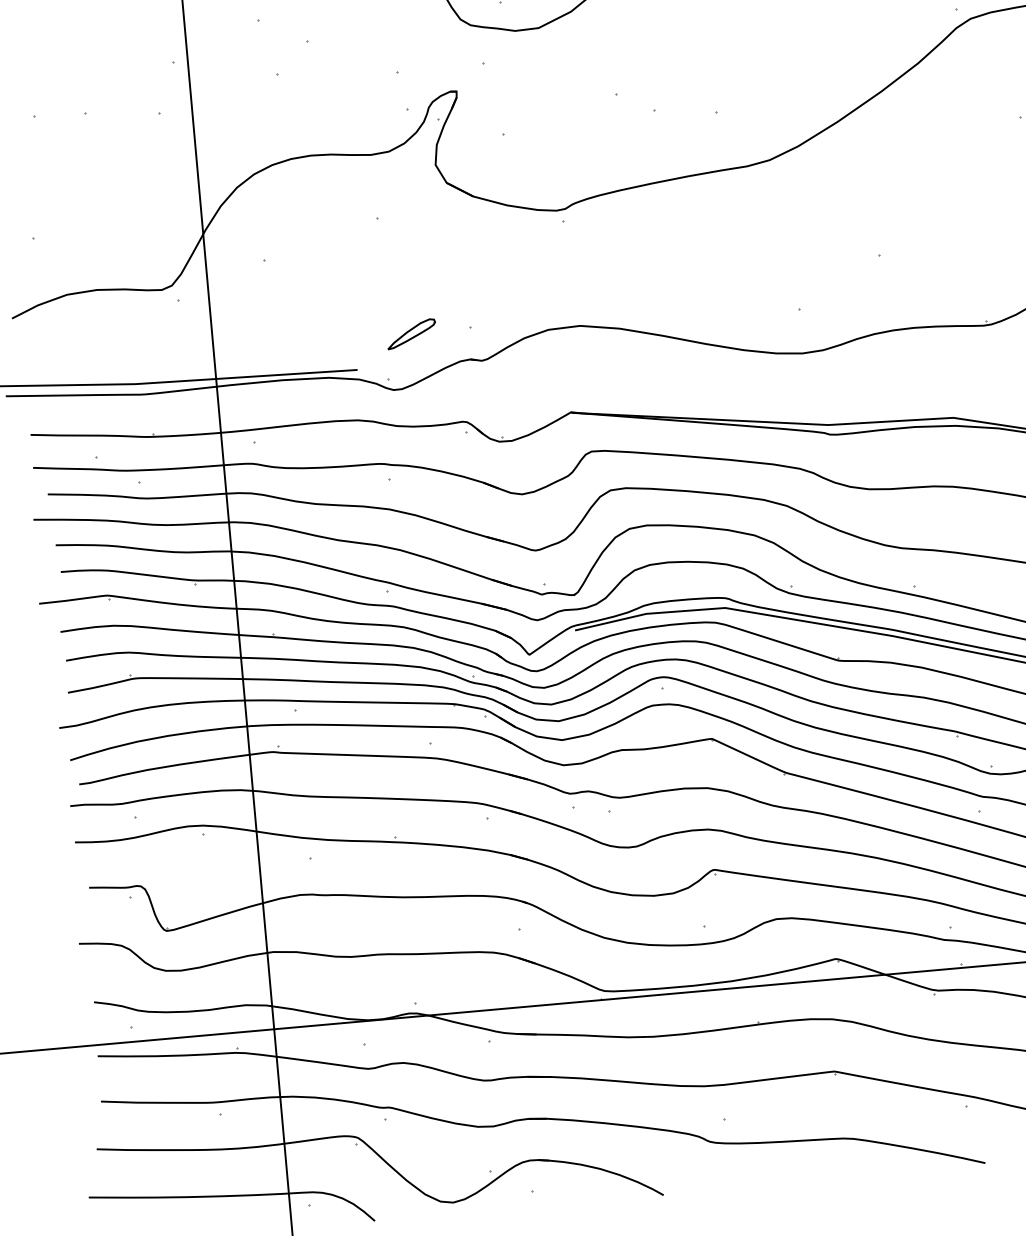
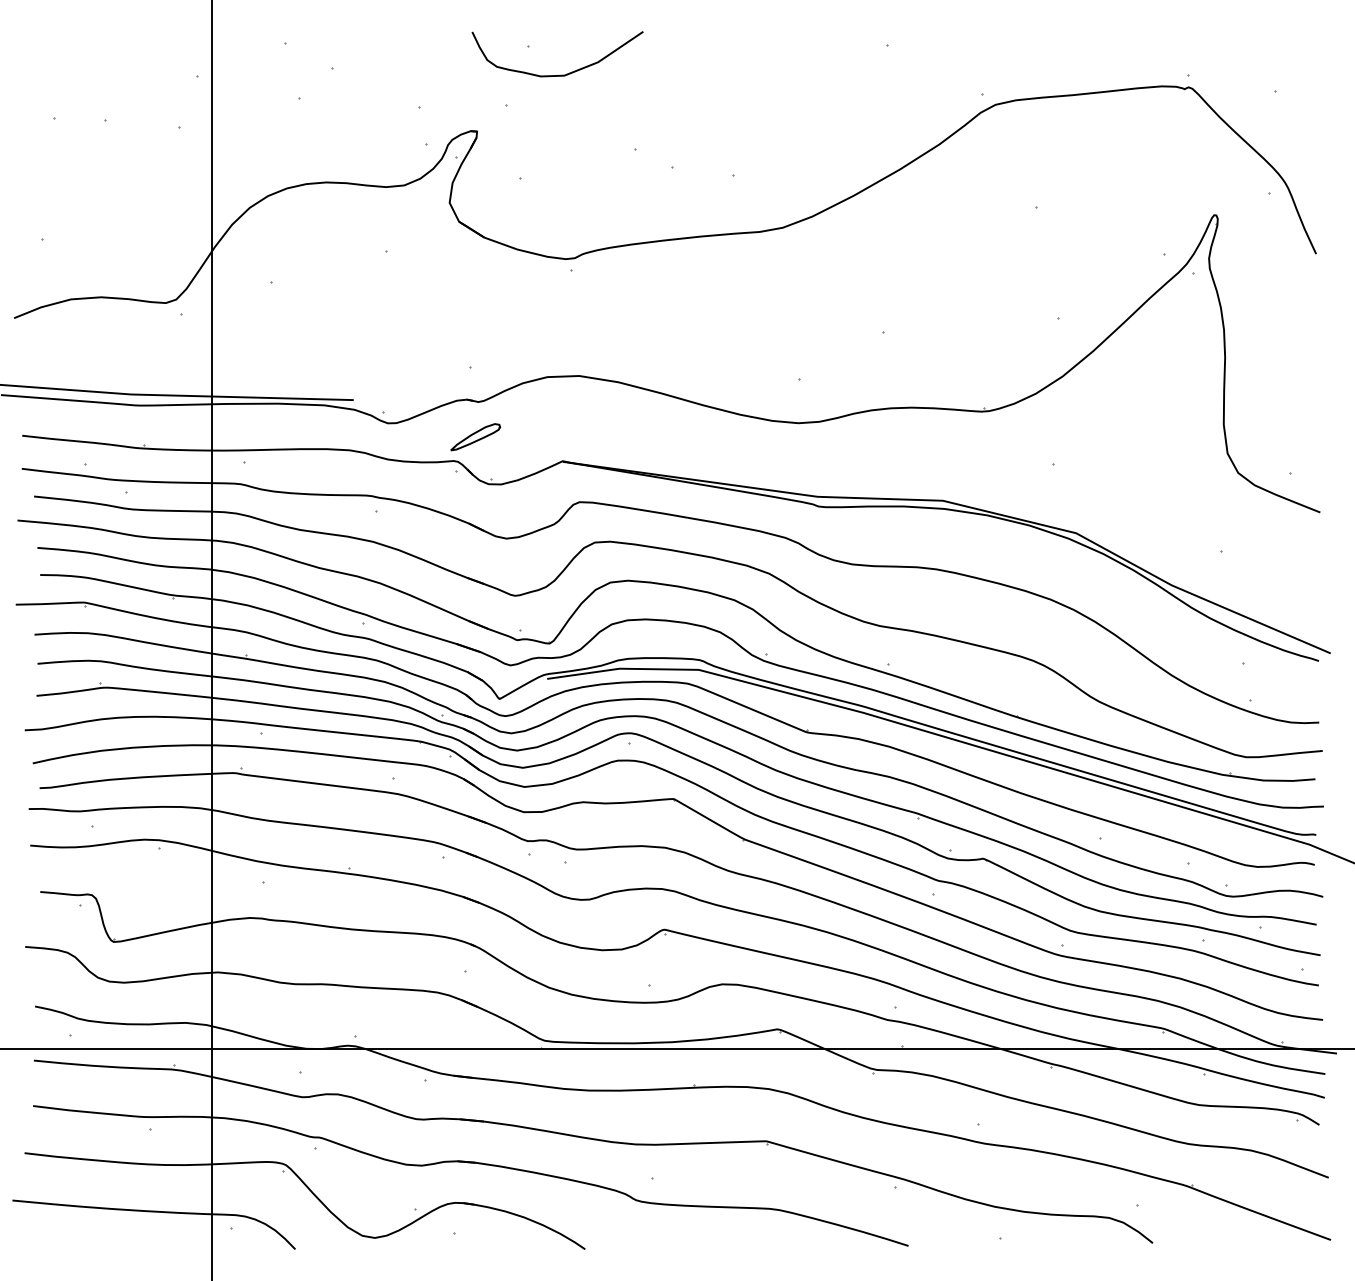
part: (411, 334) -> (475, 437), moved

